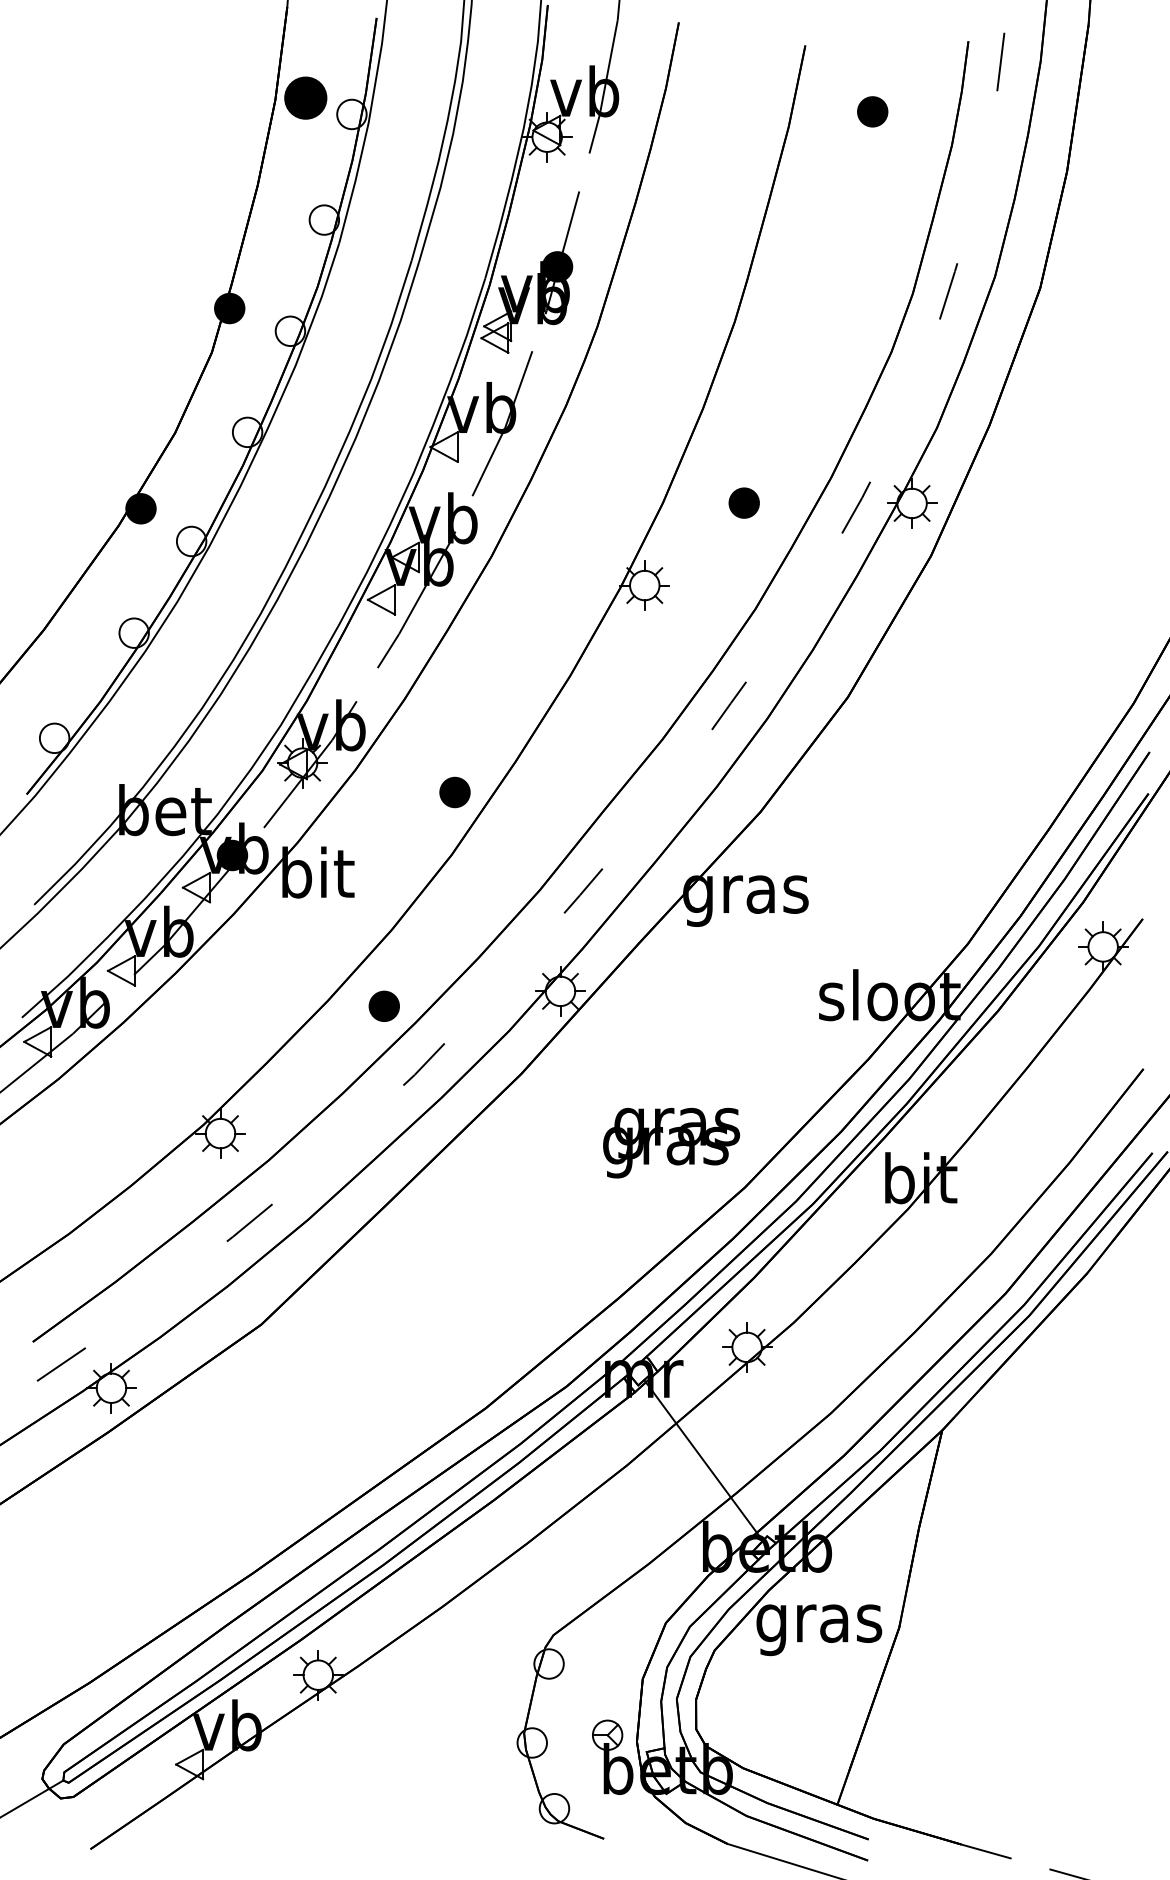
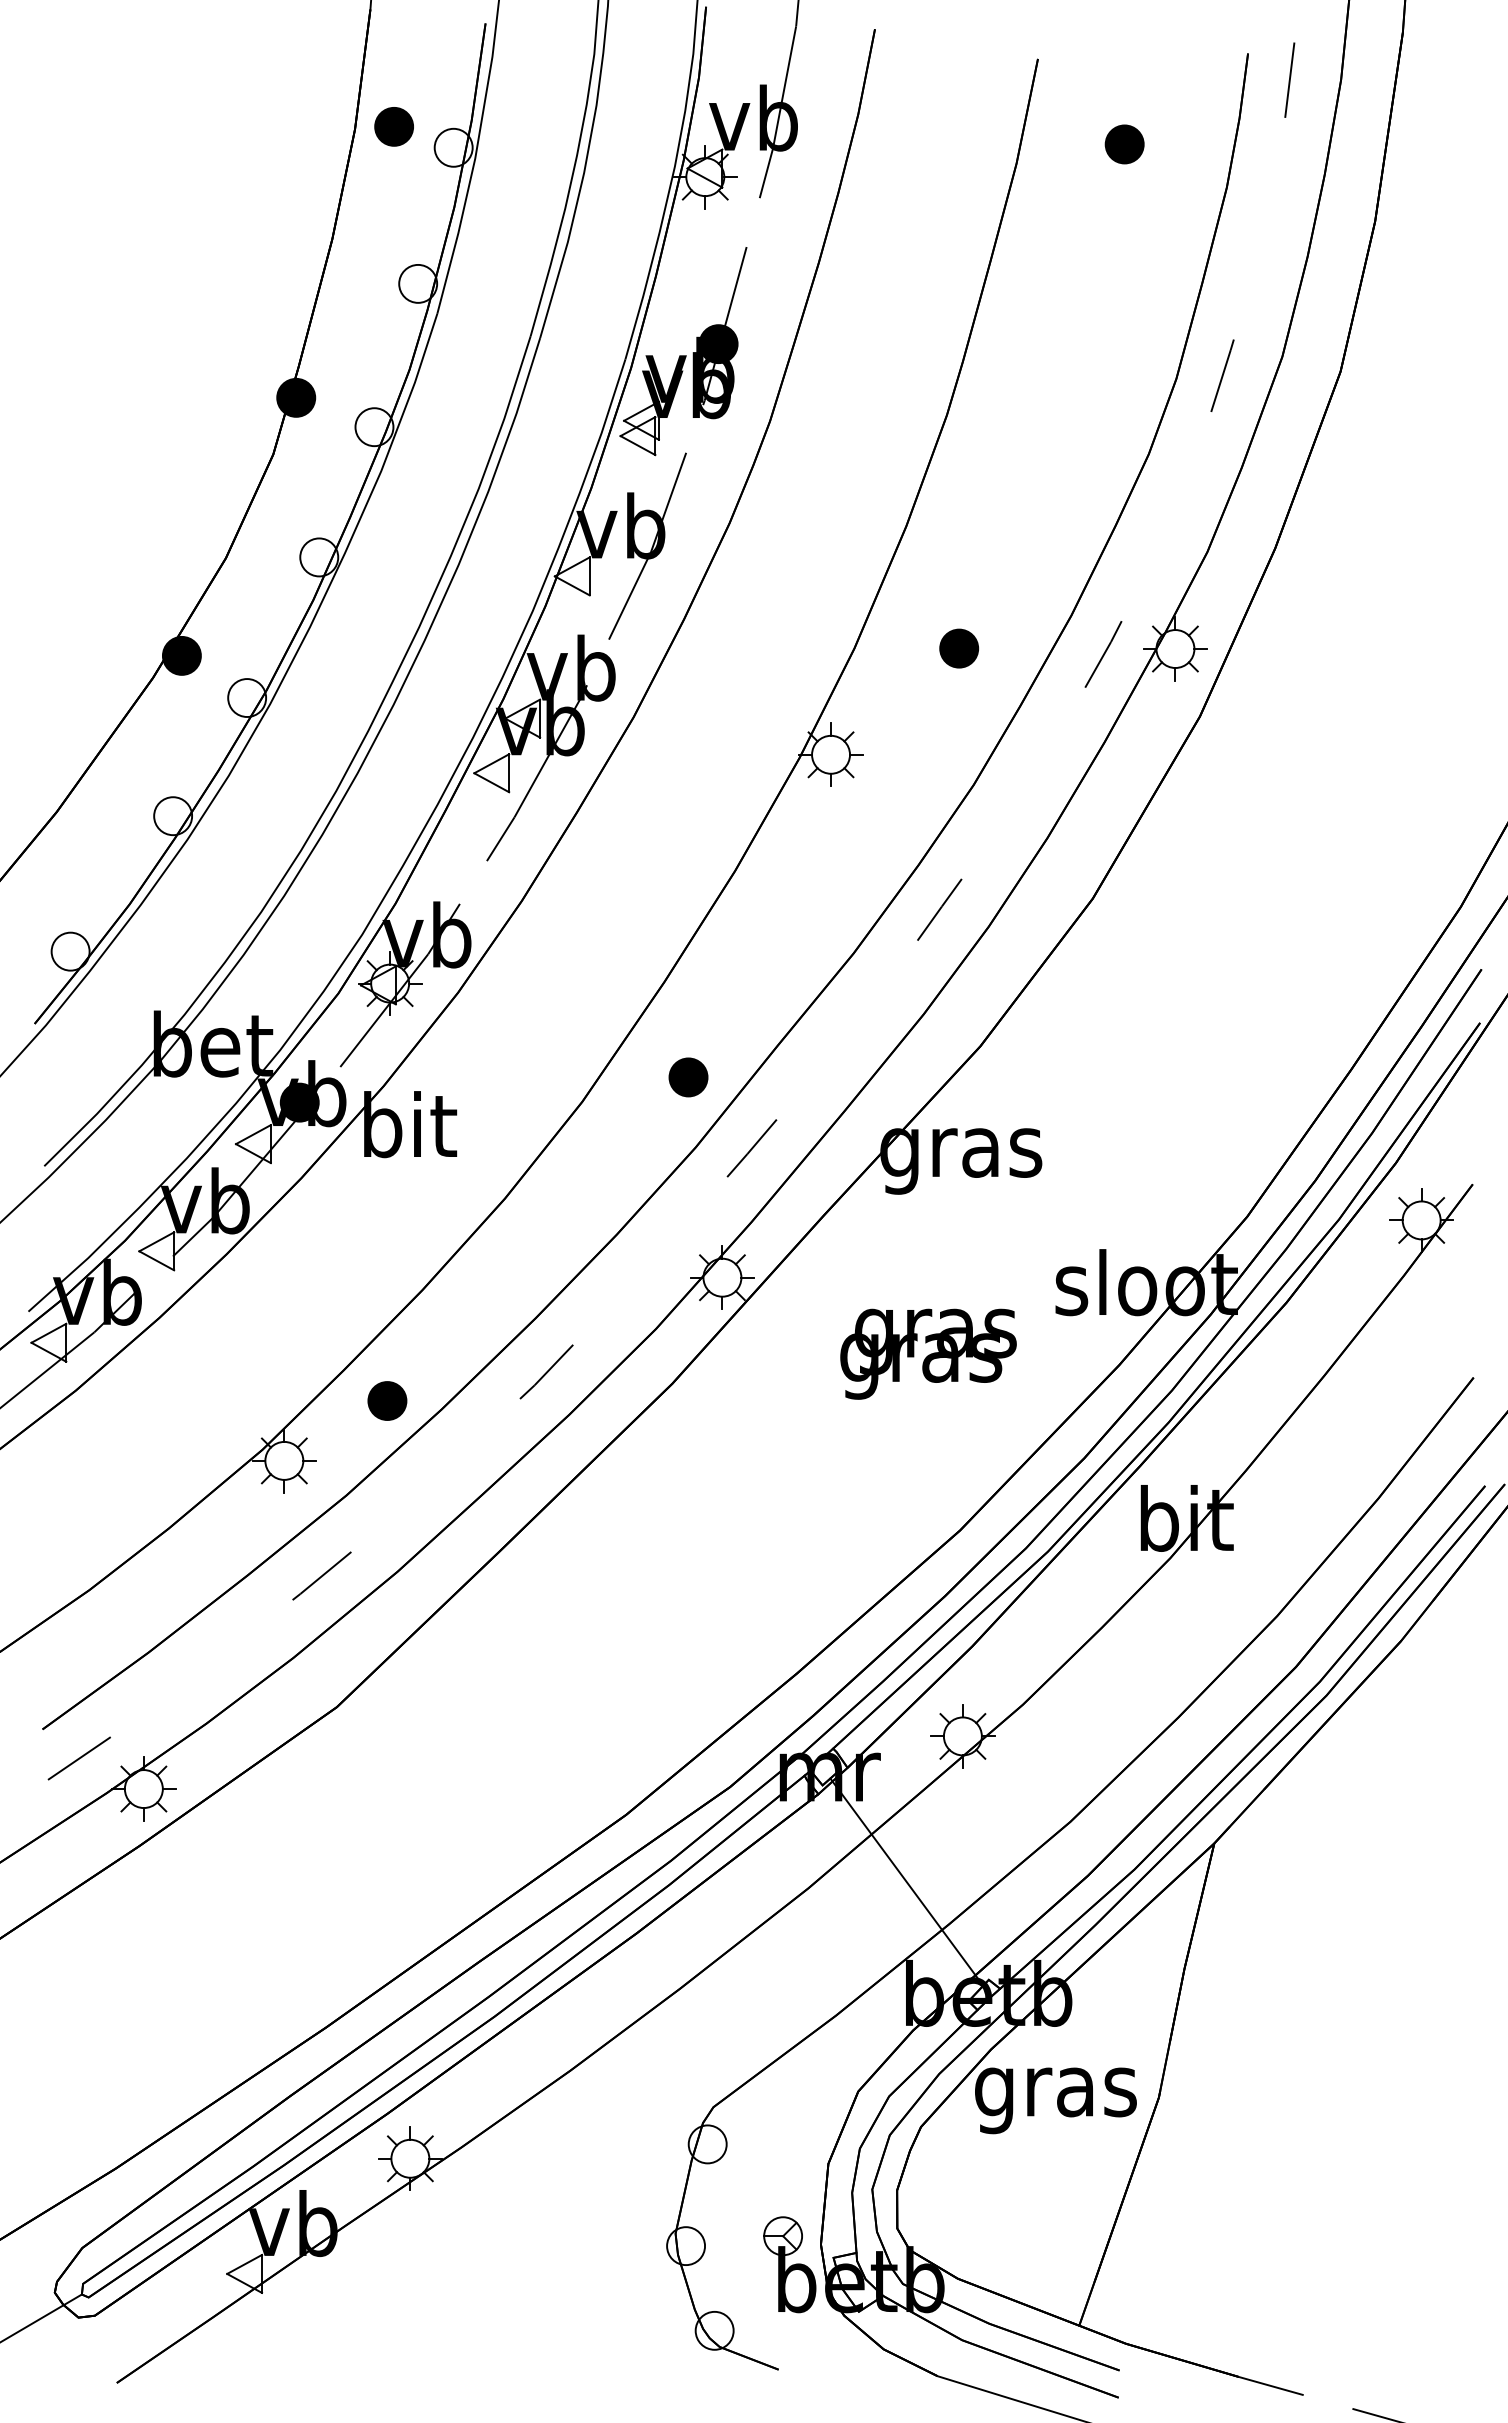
part: (305, 97) -> (393, 126), size x0.71
part: (455, 792) -> (688, 1077), moved
part: (384, 1005) -> (387, 1400), moved
text: (671, 1142) -> (928, 1353), moved

